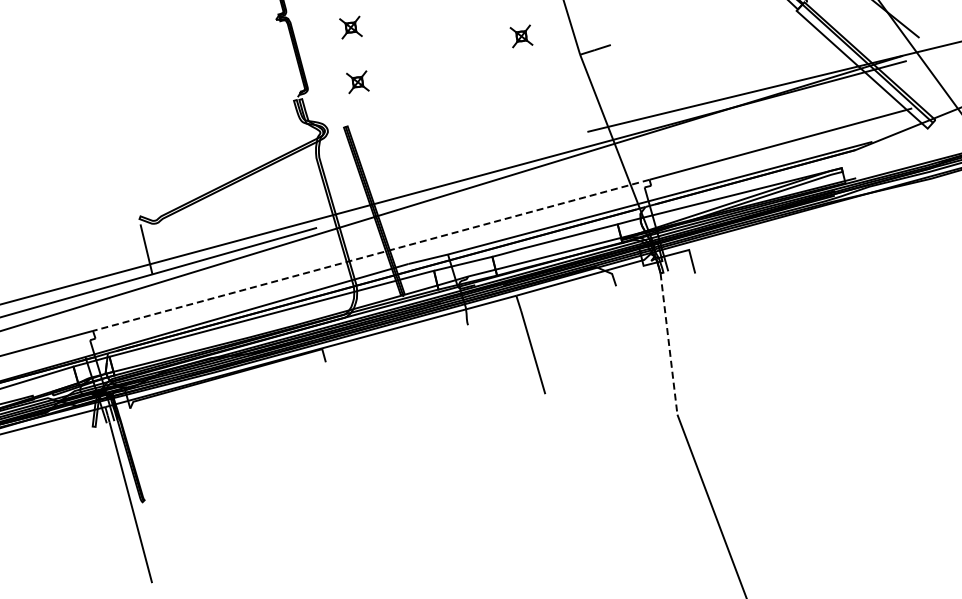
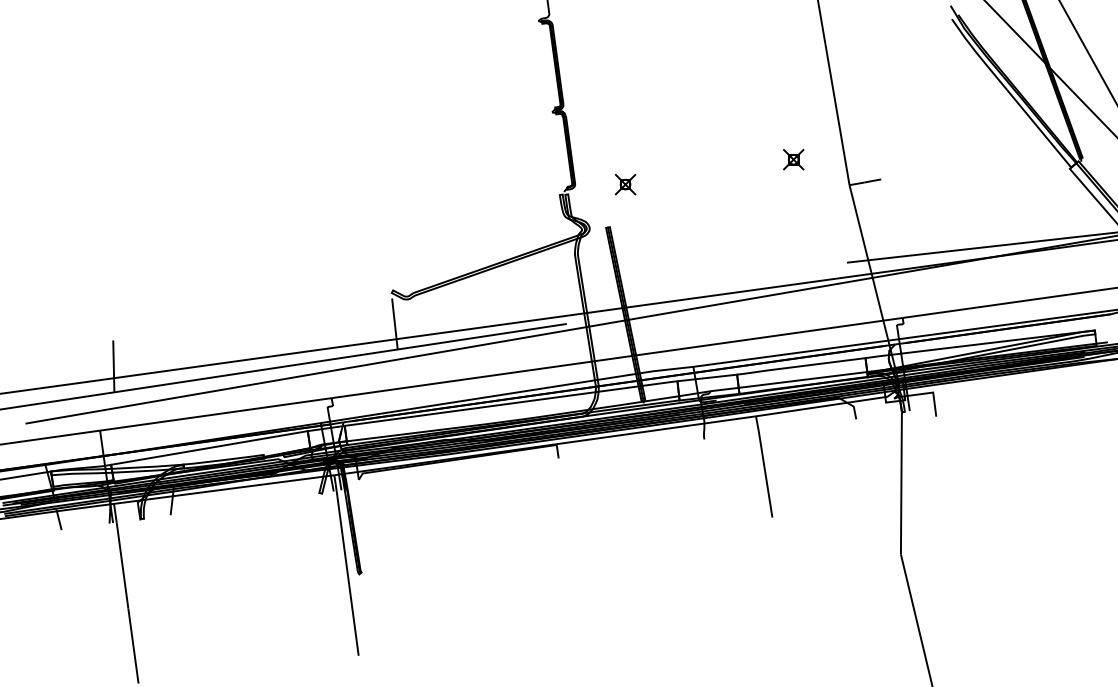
part: (350, 27) -> (625, 129), removed
line: (370, 255) -> (616, 358), dashed -> solid
line: (669, 344) -> (901, 483), dashed -> solid

